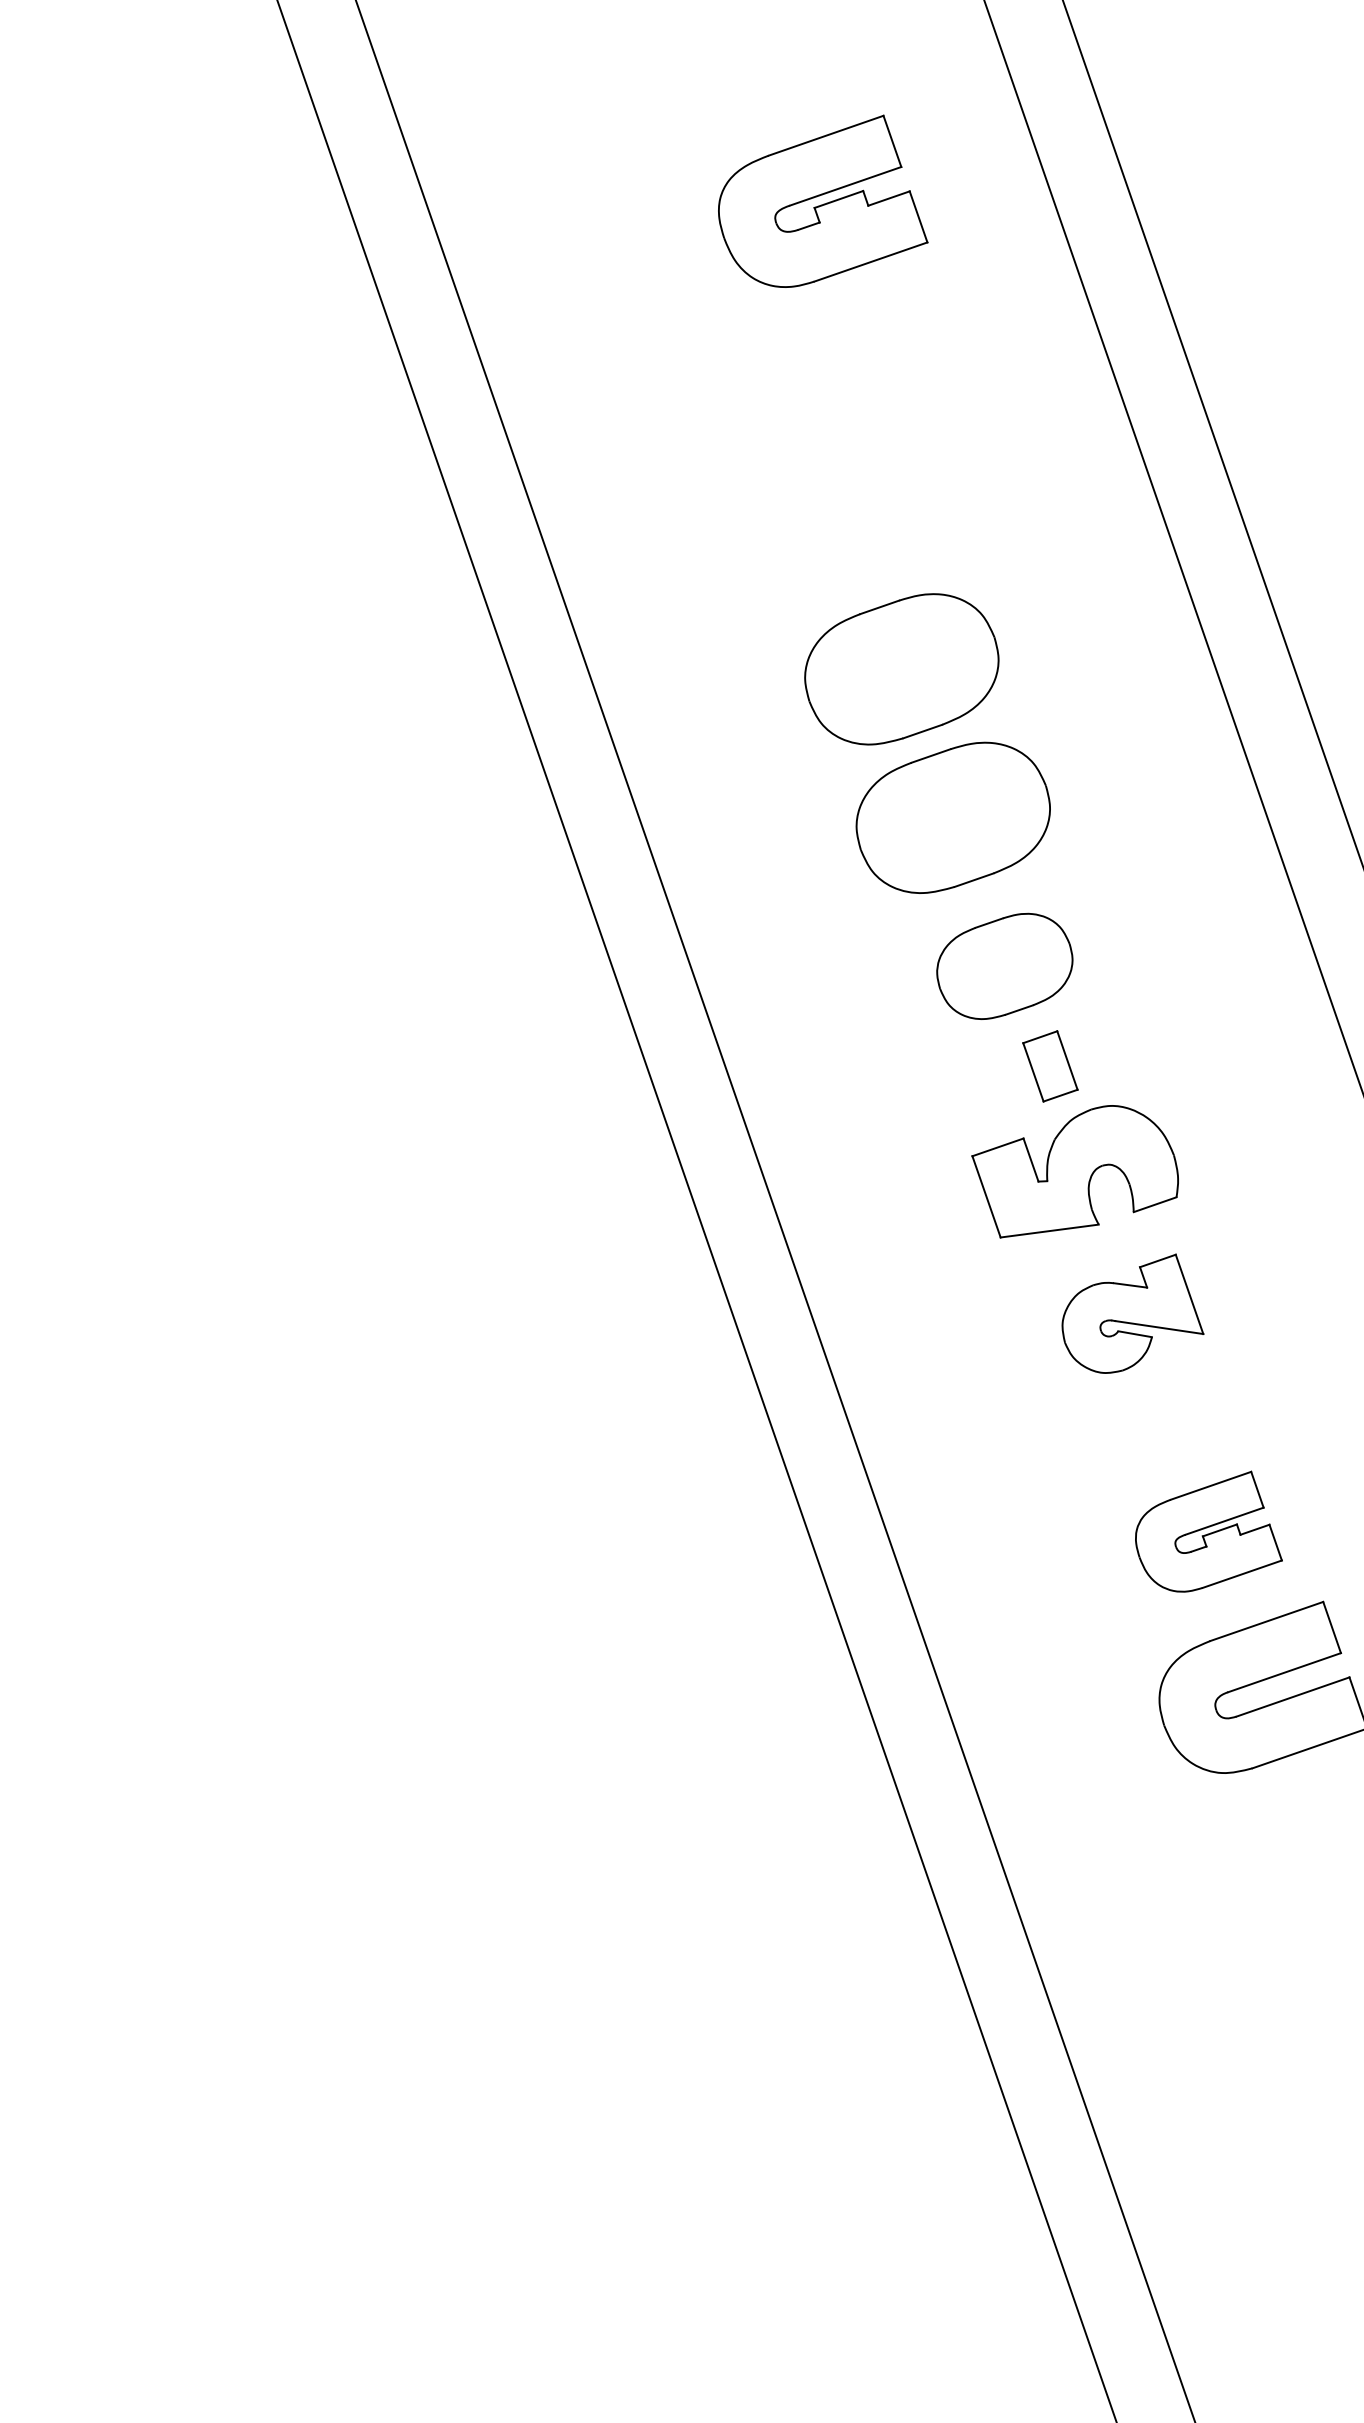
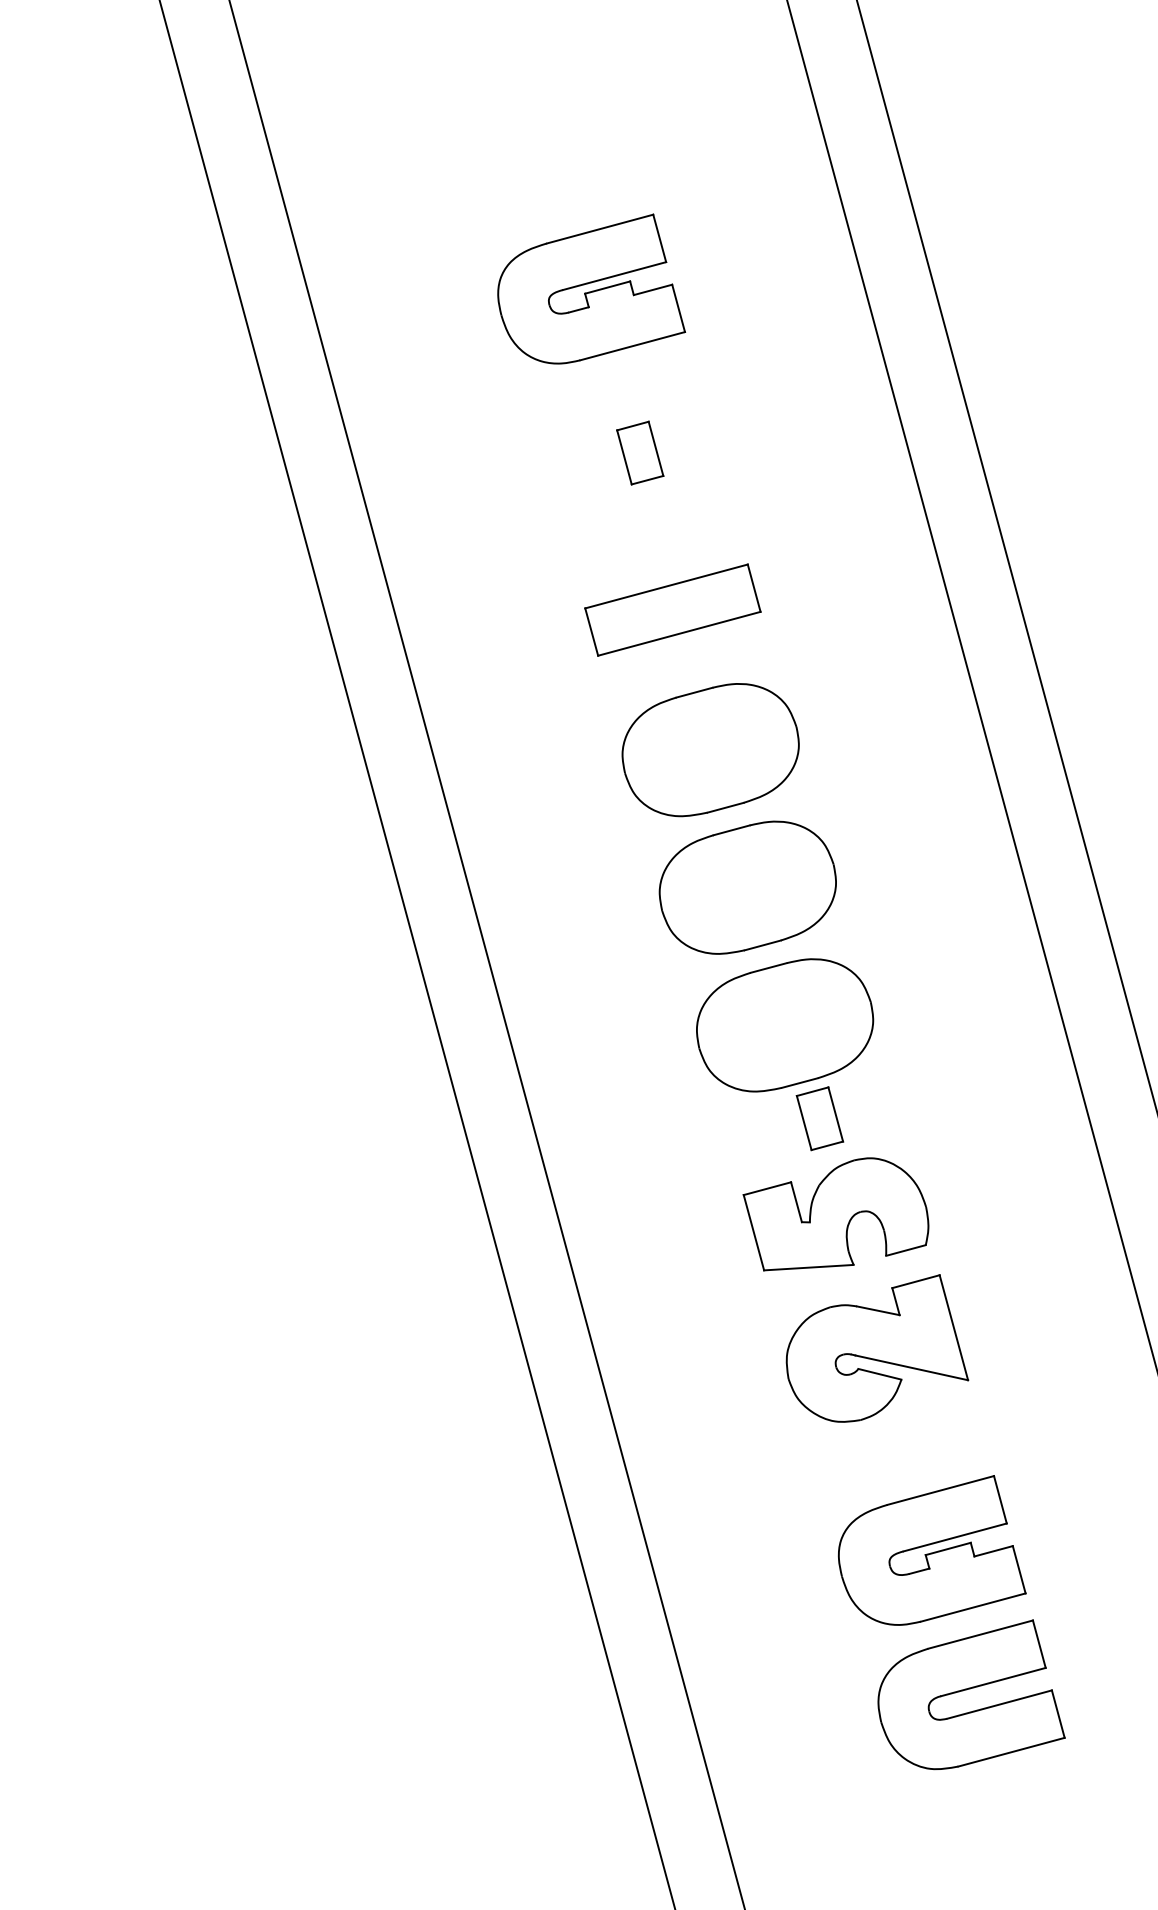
part: (823, 200) -> (593, 287), moved
part: (801, 347) -> (640, 452), added
part: (849, 518) -> (672, 610), added
part: (1004, 966) -> (784, 1025), size x1.43
part: (1132, 1313) -> (878, 1347), size x1.43
part: (1208, 1531) -> (933, 1549), size x1.43

